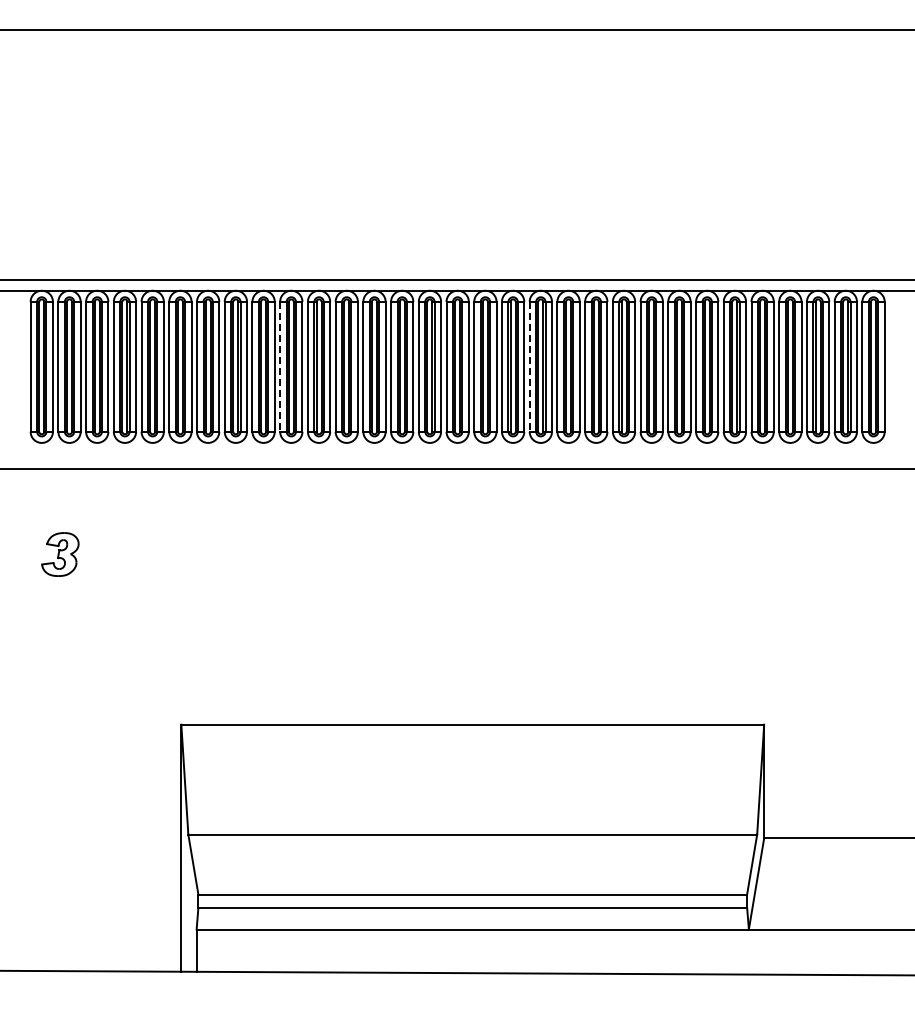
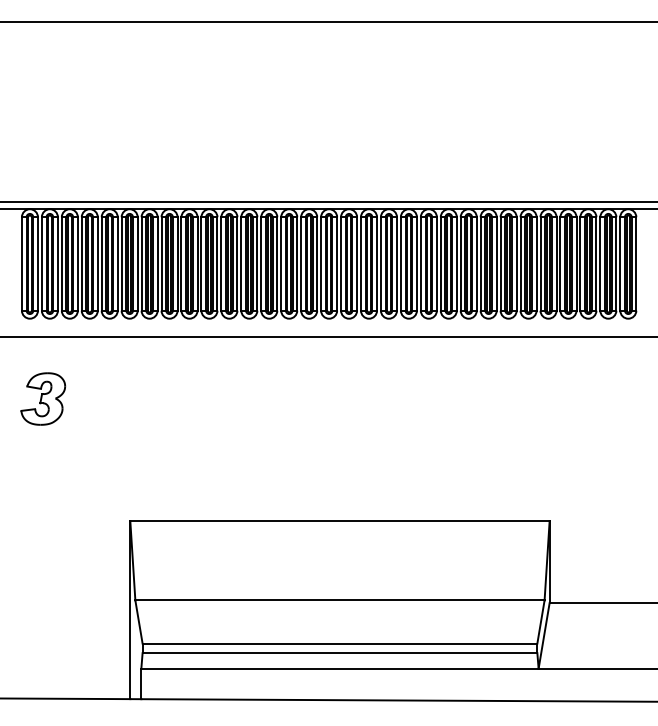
line: (280, 366) -> (201, 263), dashed -> solid
line: (529, 366) -> (380, 263), dashed -> solid
part: (60, 554) -> (43, 398), size x1.67

